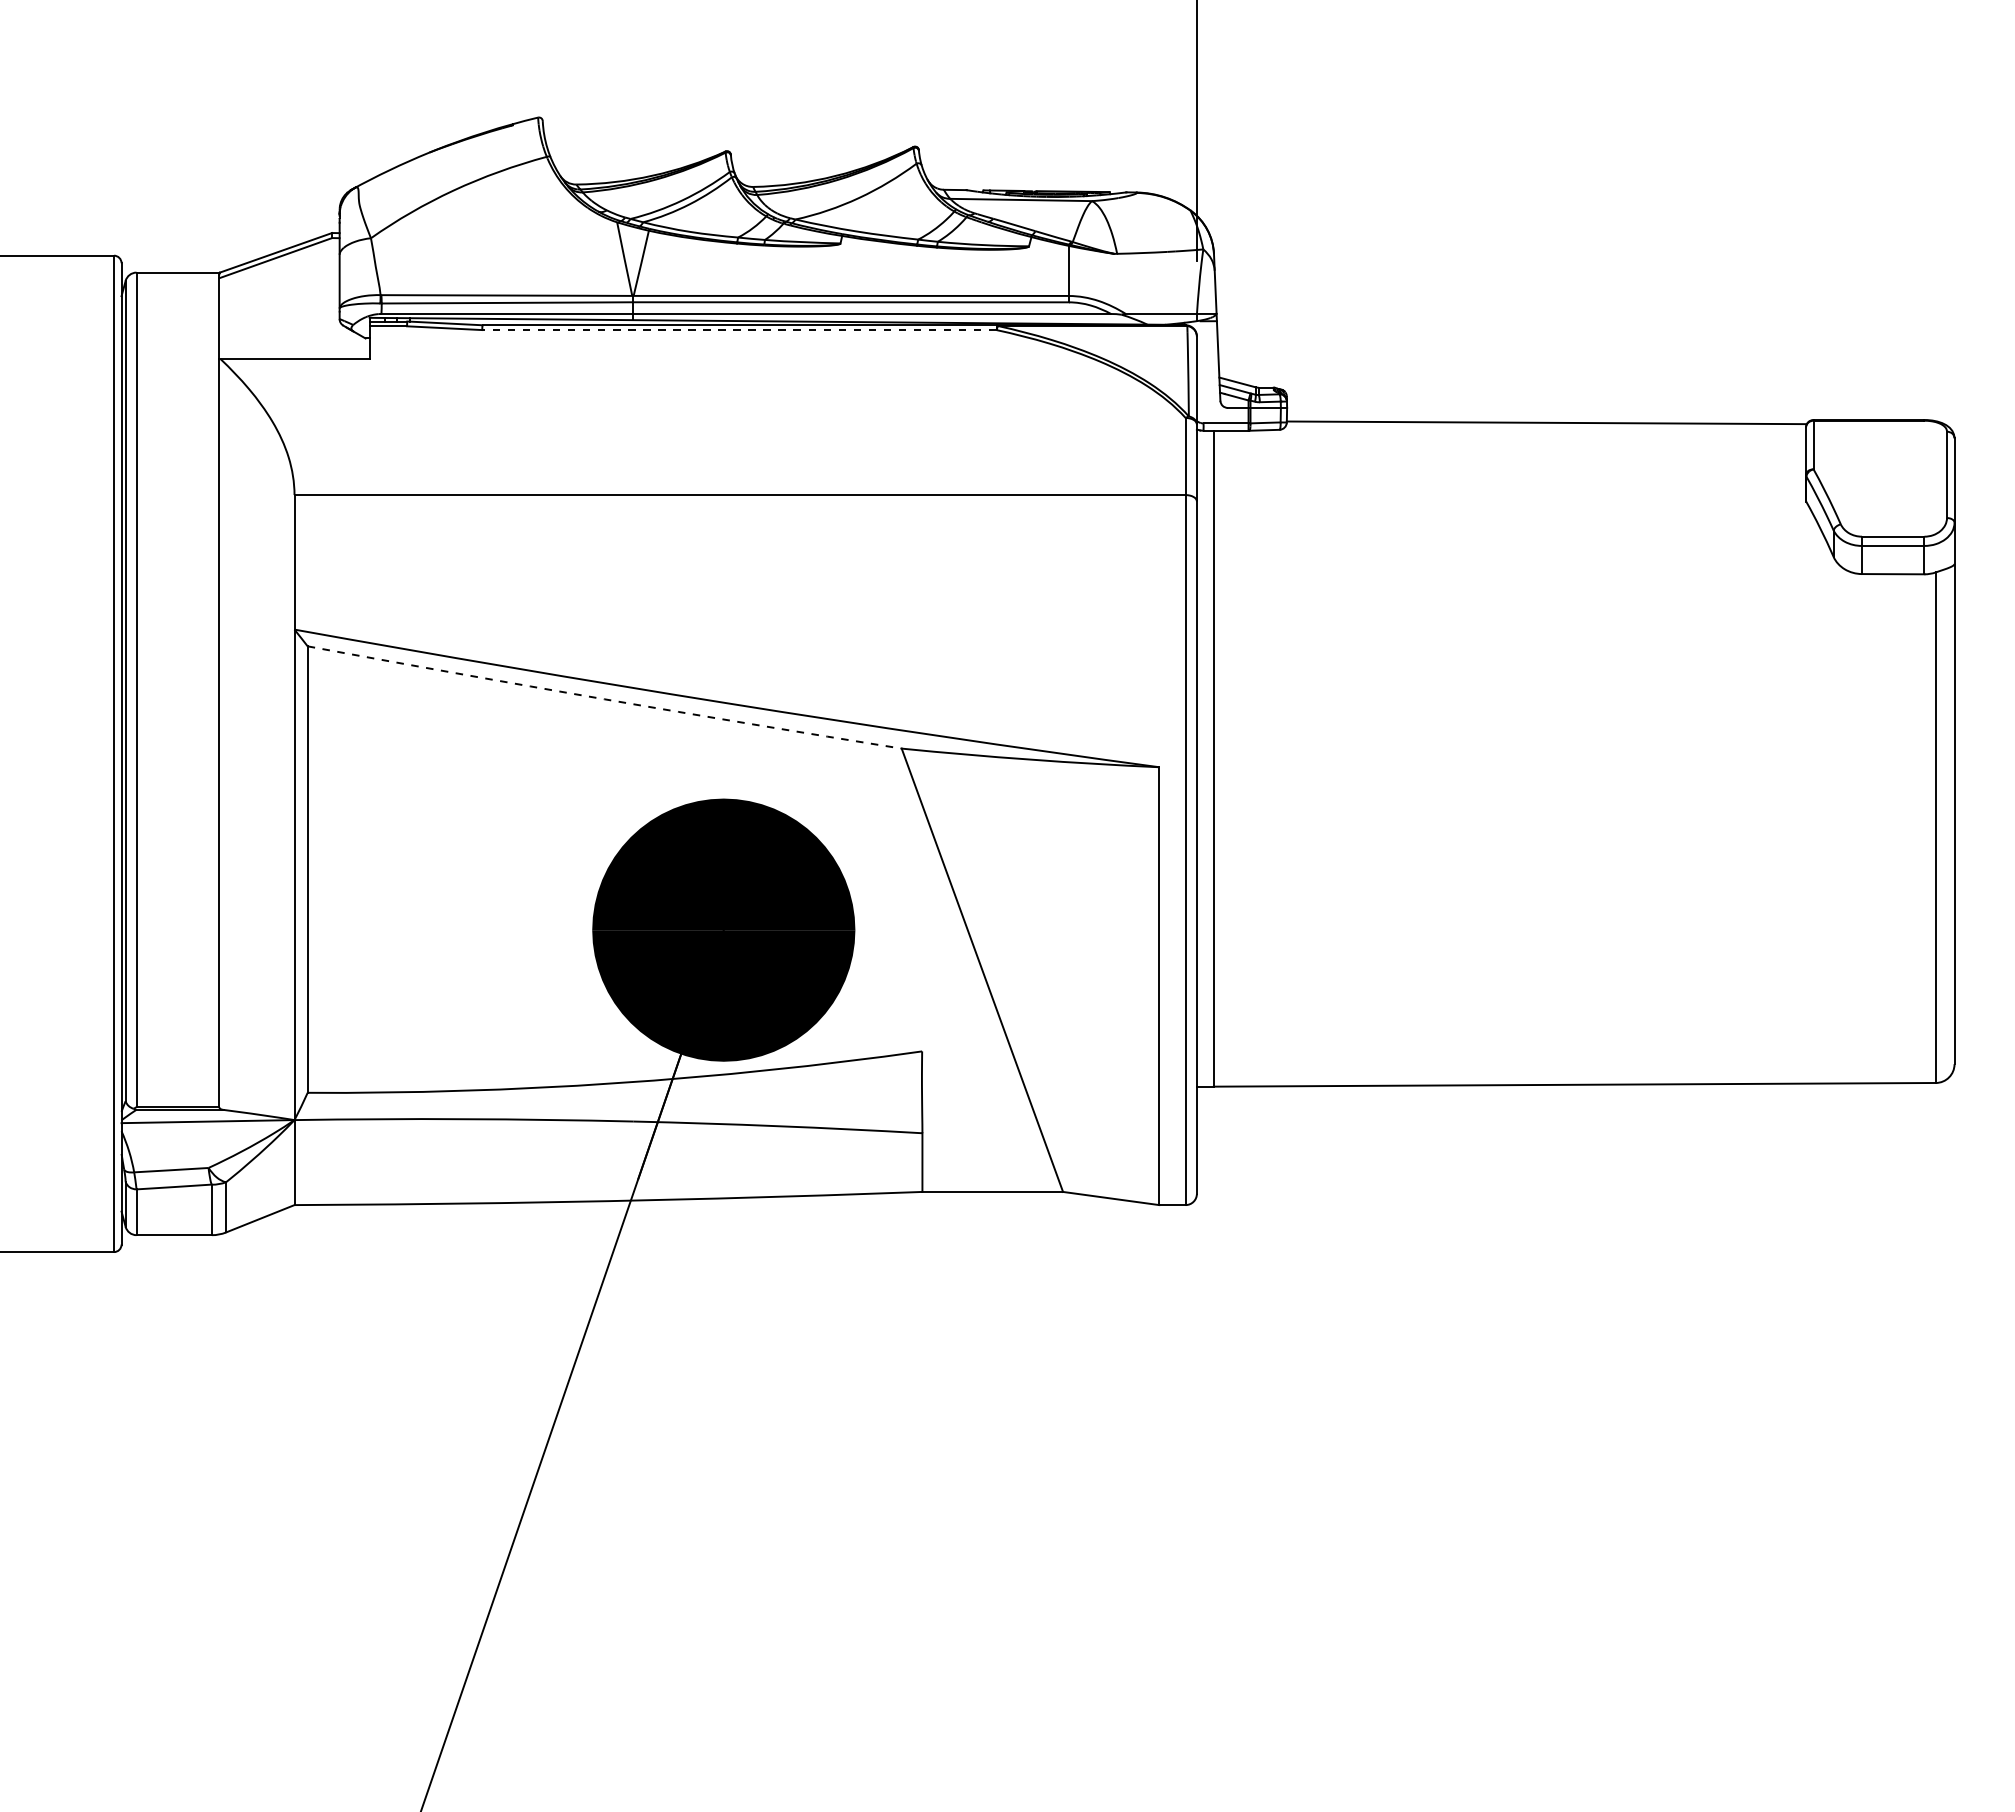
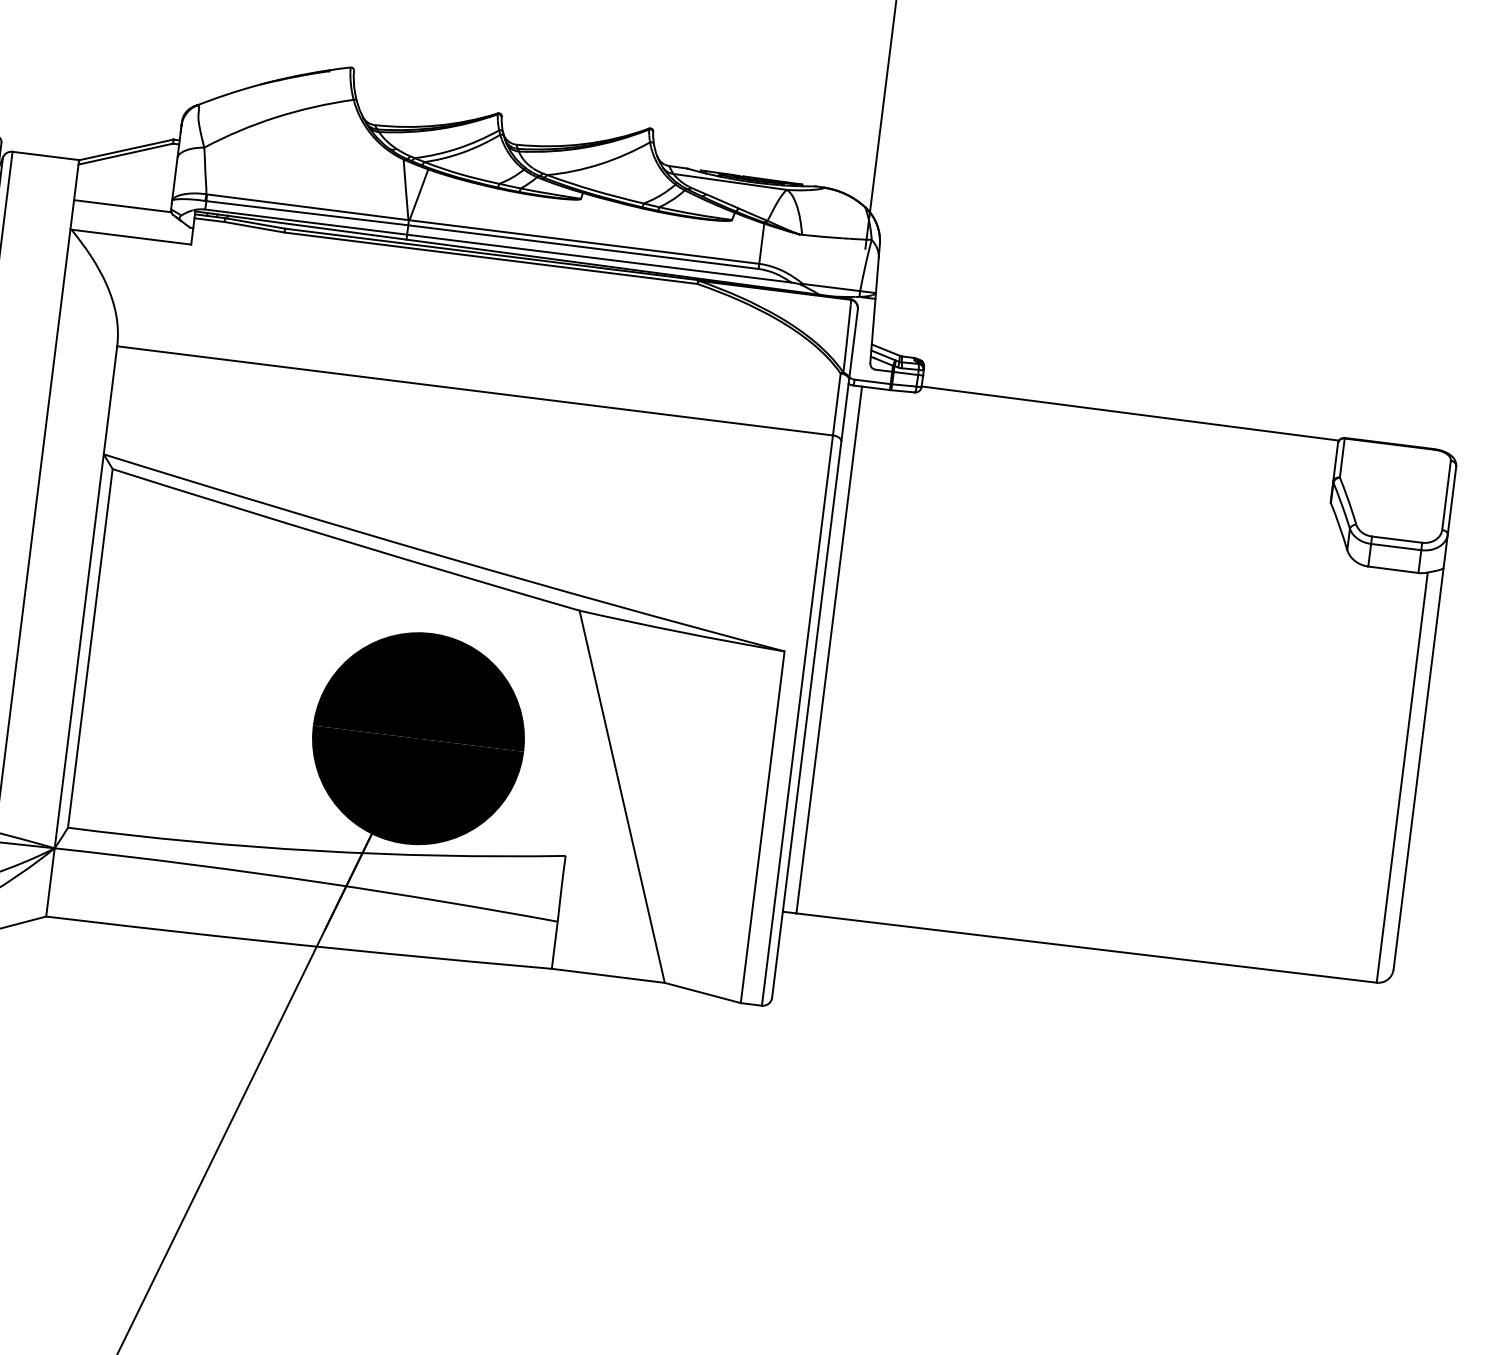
line: (279, 322) -> (122, 206), added
line: (738, 330) -> (490, 258), dashed -> solid
arc: (604, 699) -> (345, 541), dashed -> solid

